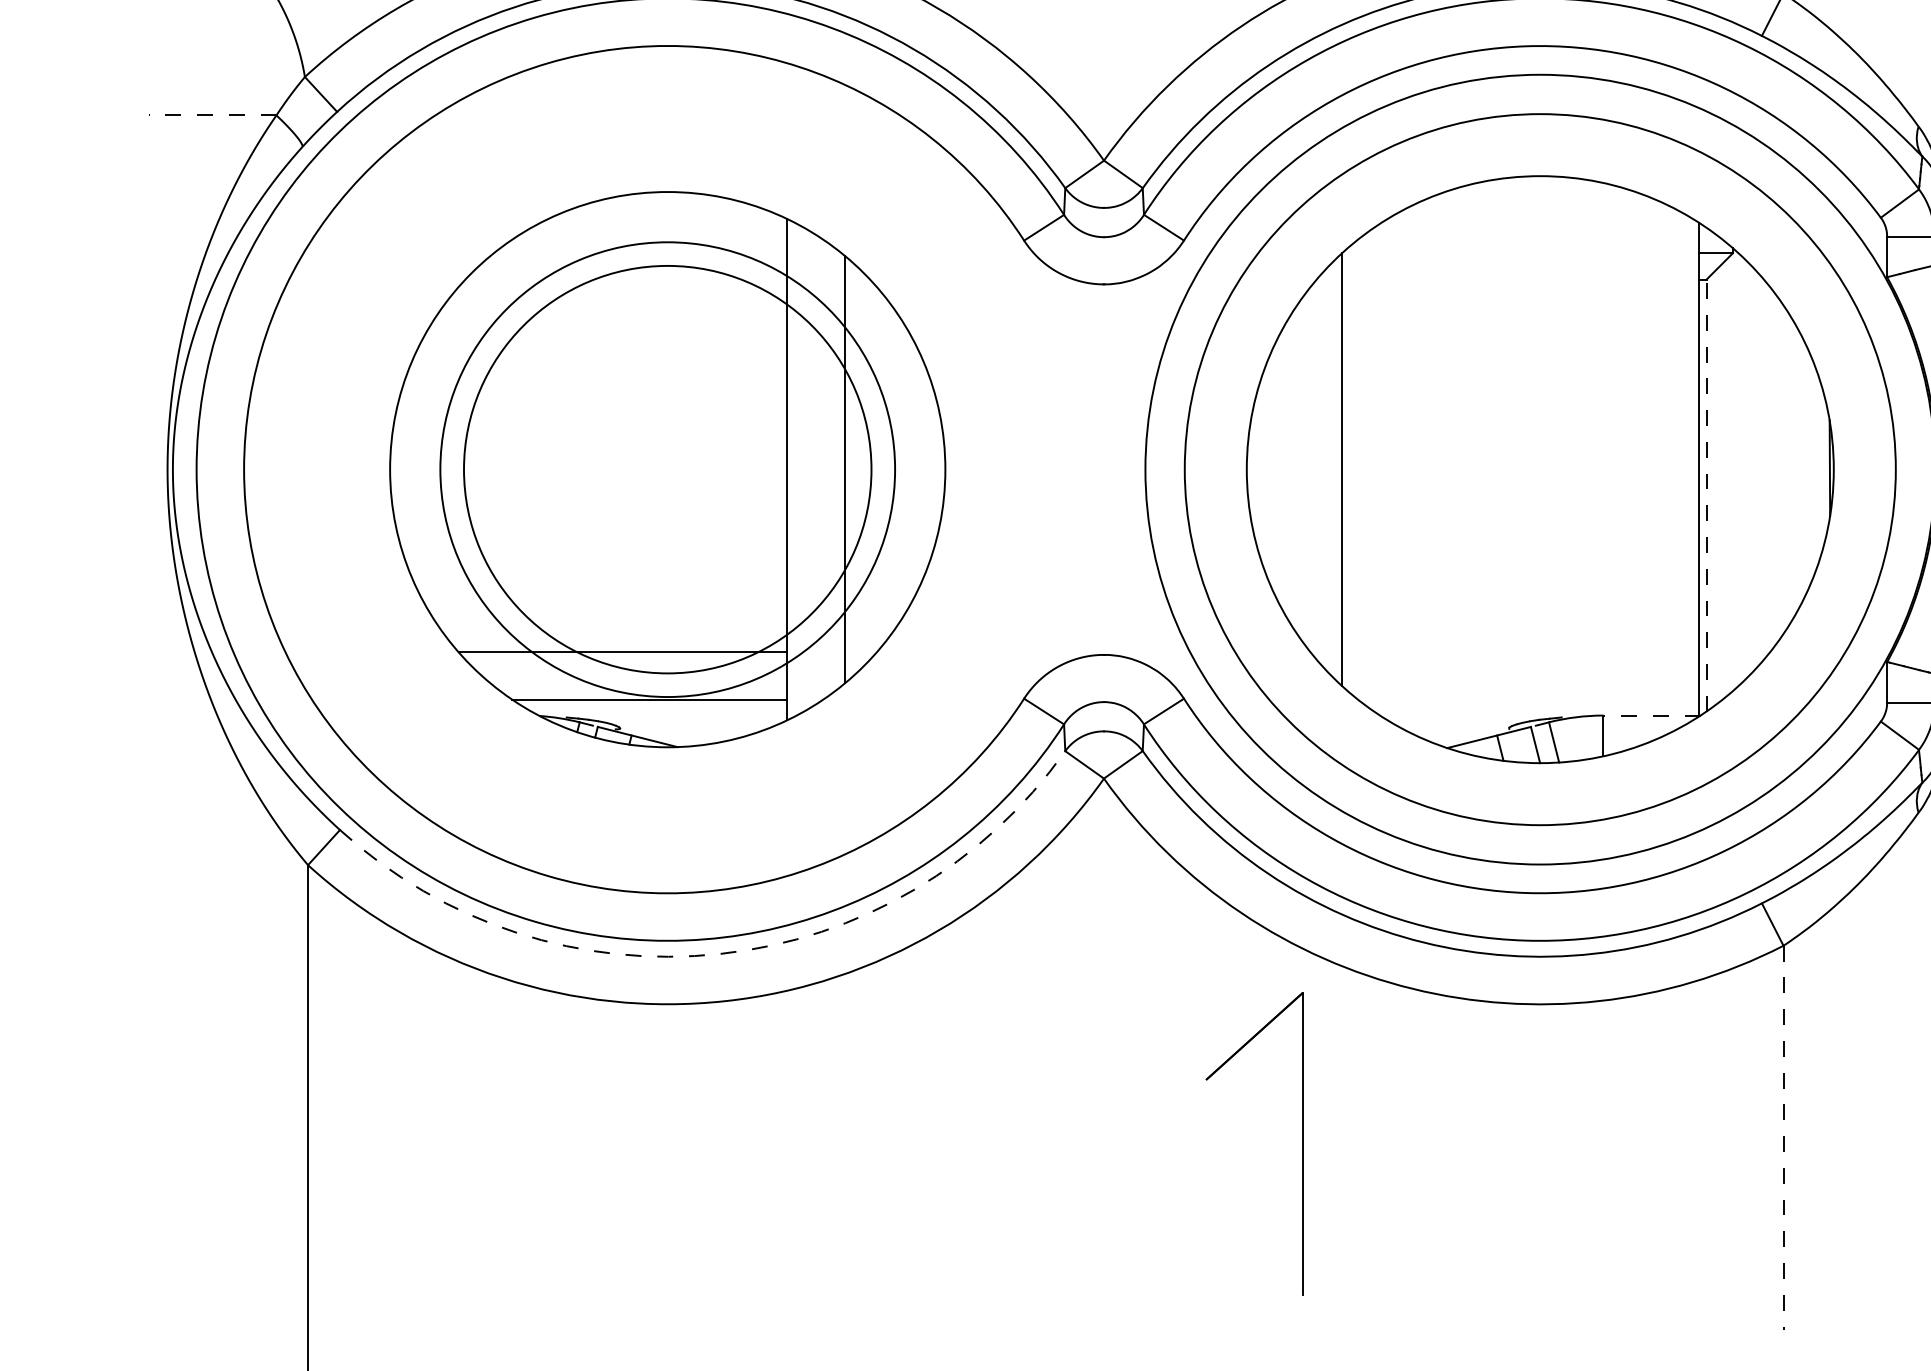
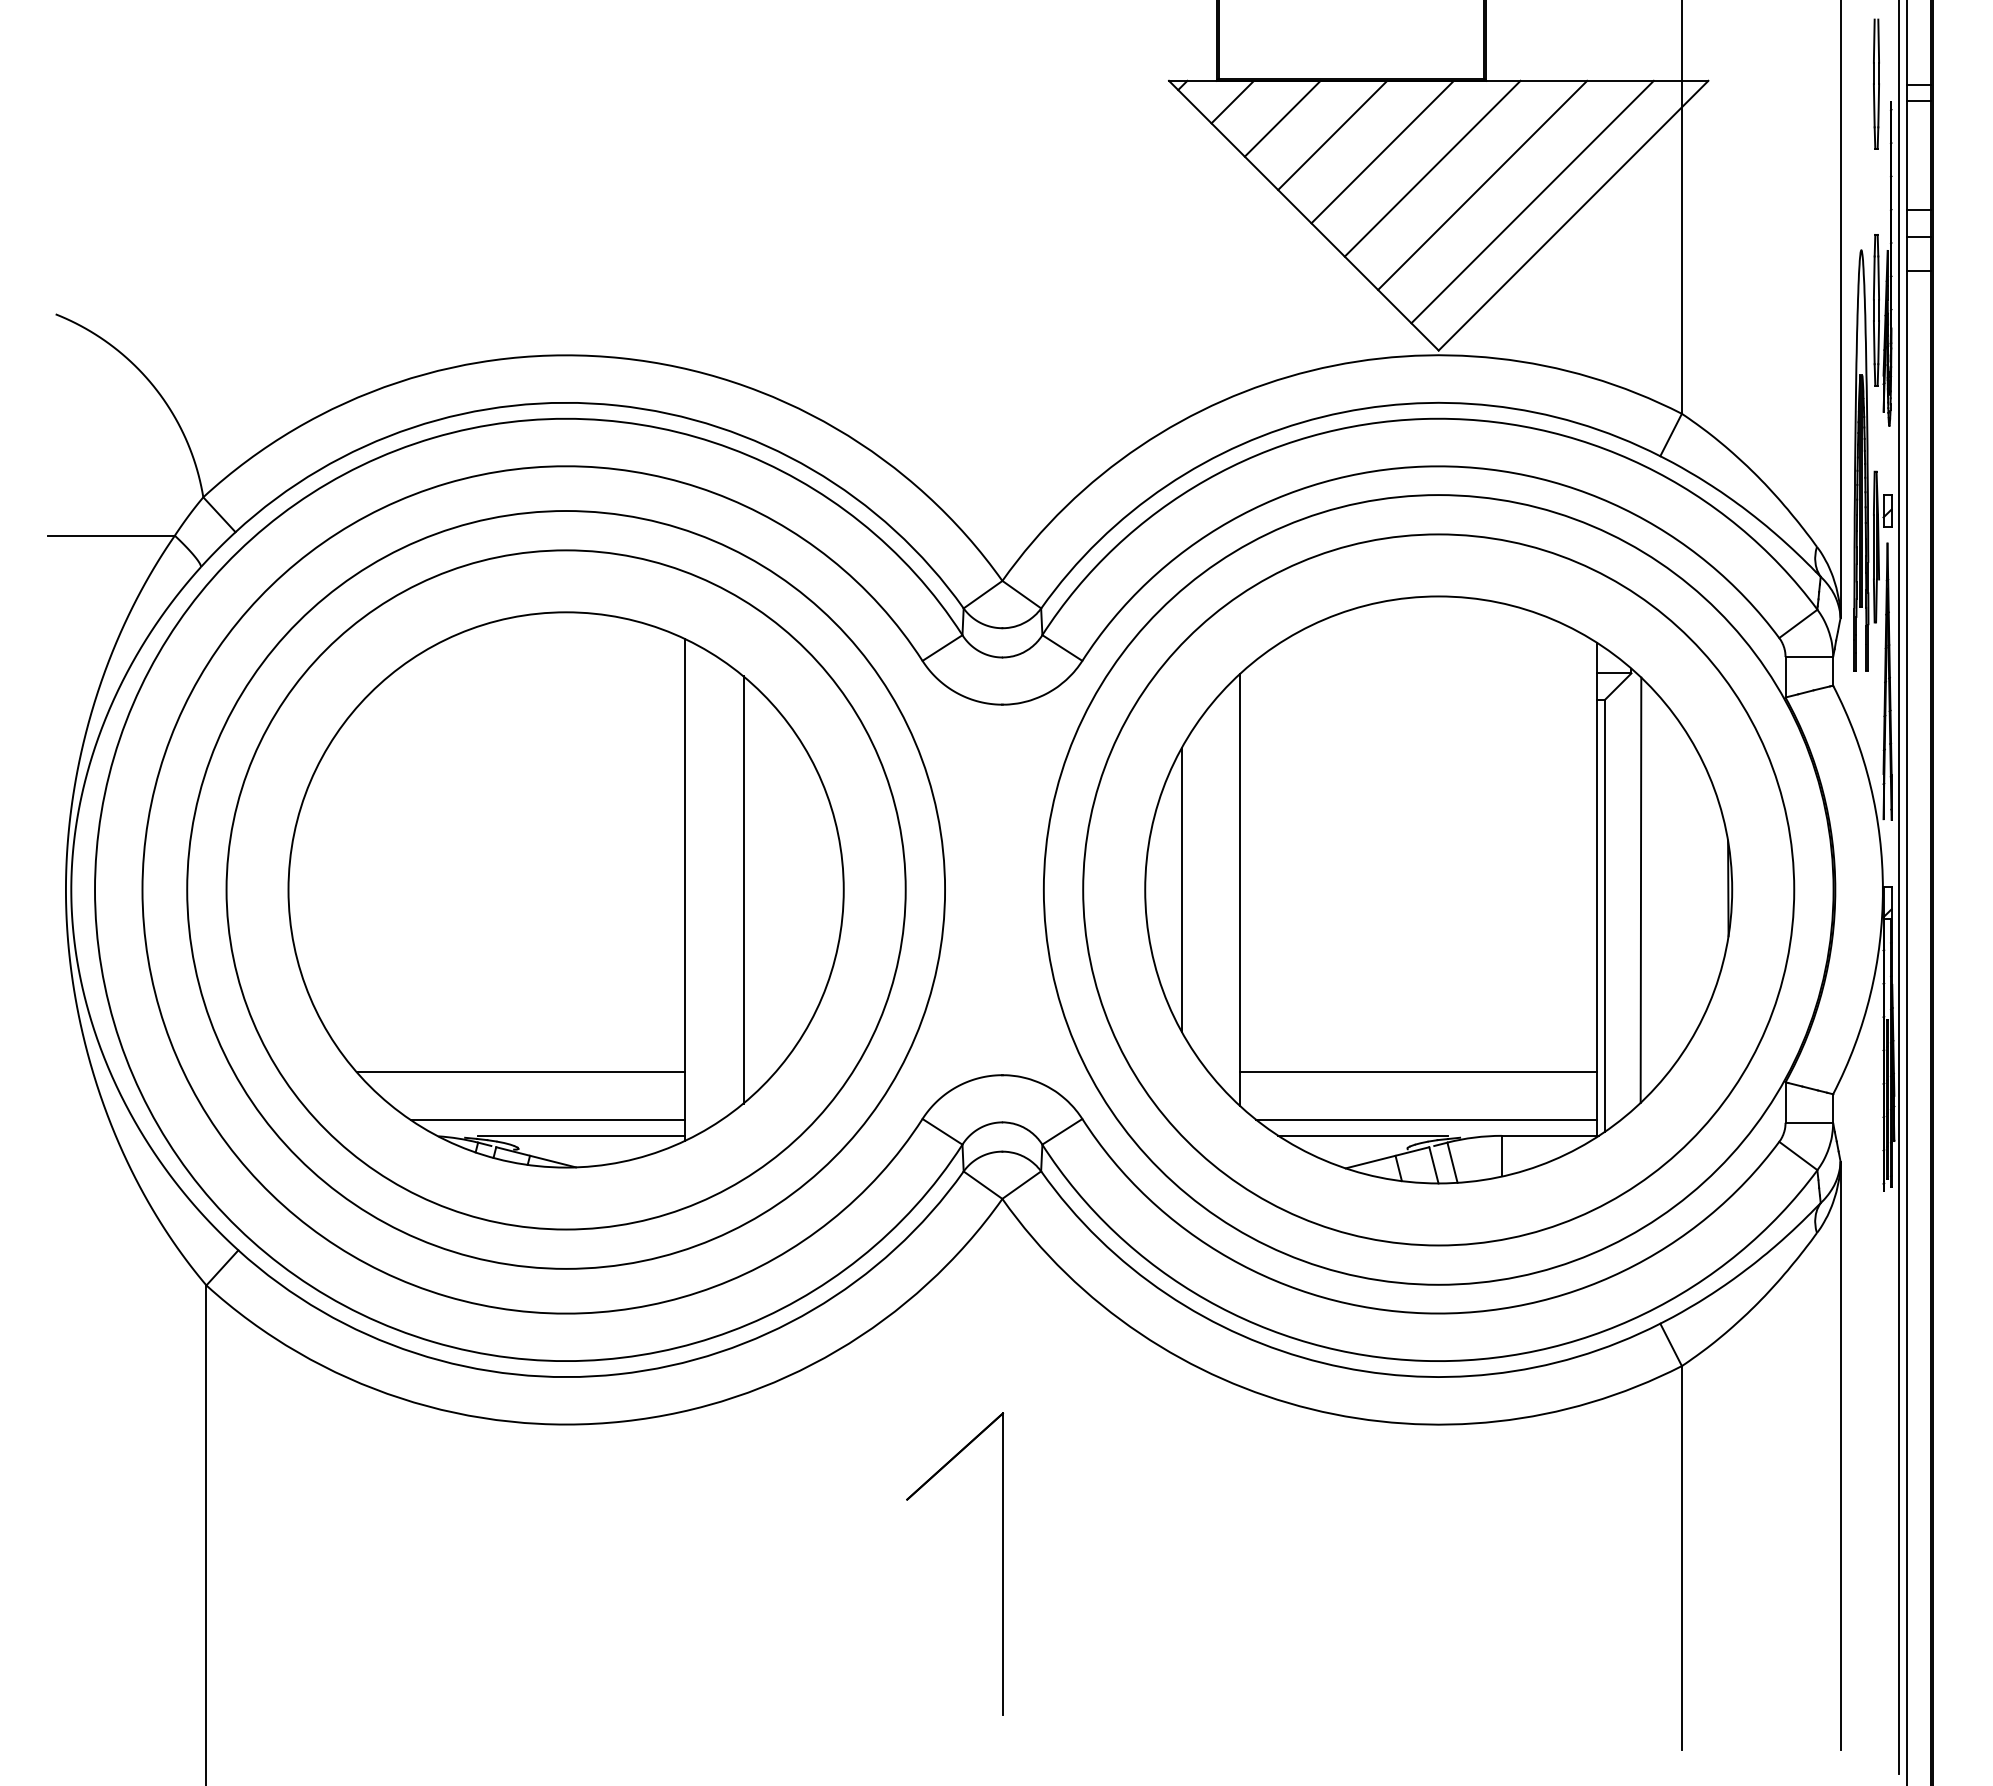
line: (213, 115) -> (111, 535), dashed -> solid
circle: (667, 469) -> (565, 889), size x1.67
circle: (668, 469) -> (566, 889), size x1.67
line: (1284, 469) -> (1182, 889), added
line: (1742, 470) -> (1640, 890), added
line: (1706, 495) -> (1604, 915), dashed -> solid
line: (1520, 652) -> (1418, 1072), added
line: (1528, 699) -> (1426, 1119), added
line: (683, 715) -> (581, 1135), added
line: (1465, 715) -> (1363, 1135), added
line: (1652, 715) -> (1550, 1135), dashed -> solid
arc: (720, 954) -> (618, 1374), dashed -> solid
line: (1783, 1137) -> (1681, 1557), dashed -> solid
part: (1302, 1143) -> (1002, 1563), moved

